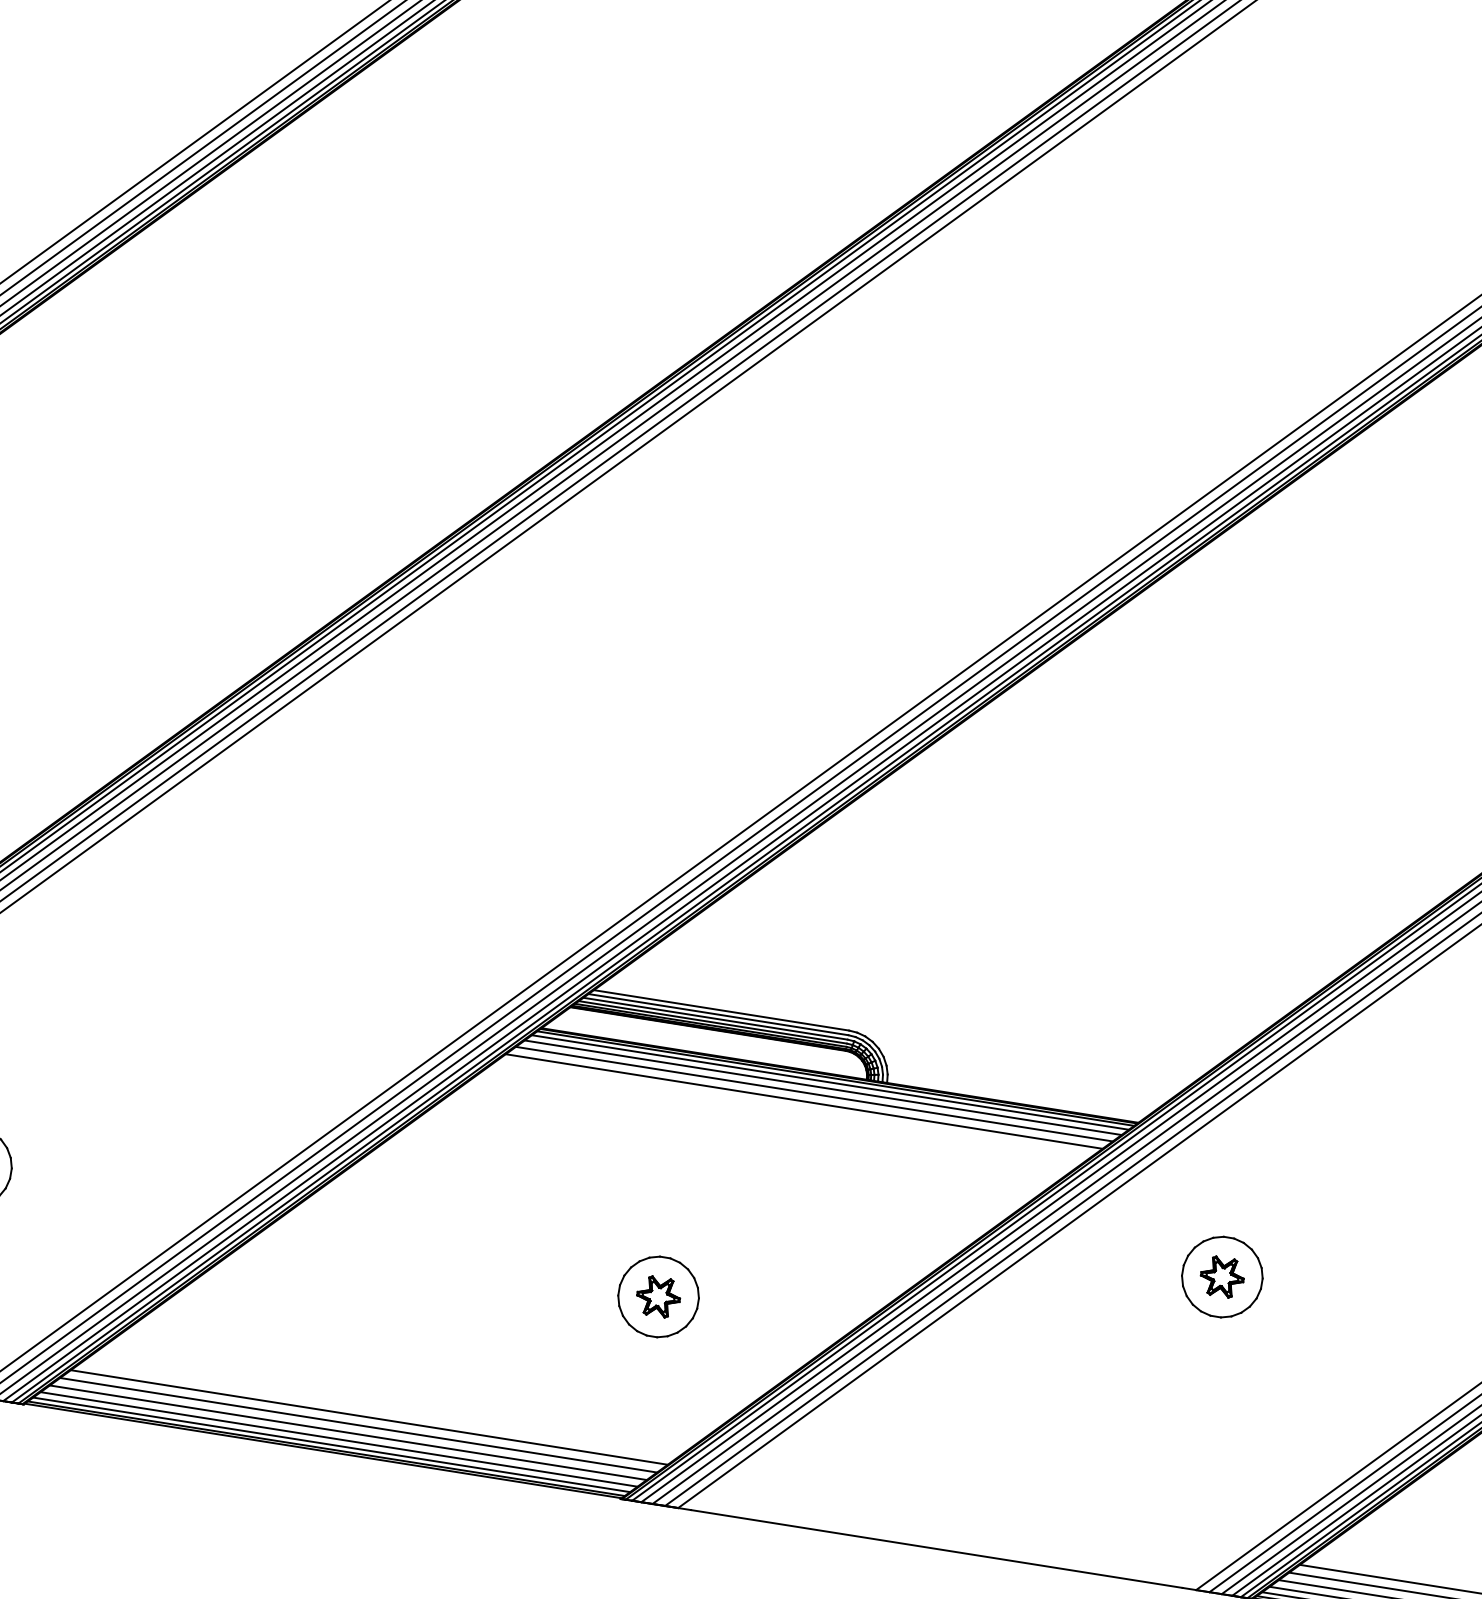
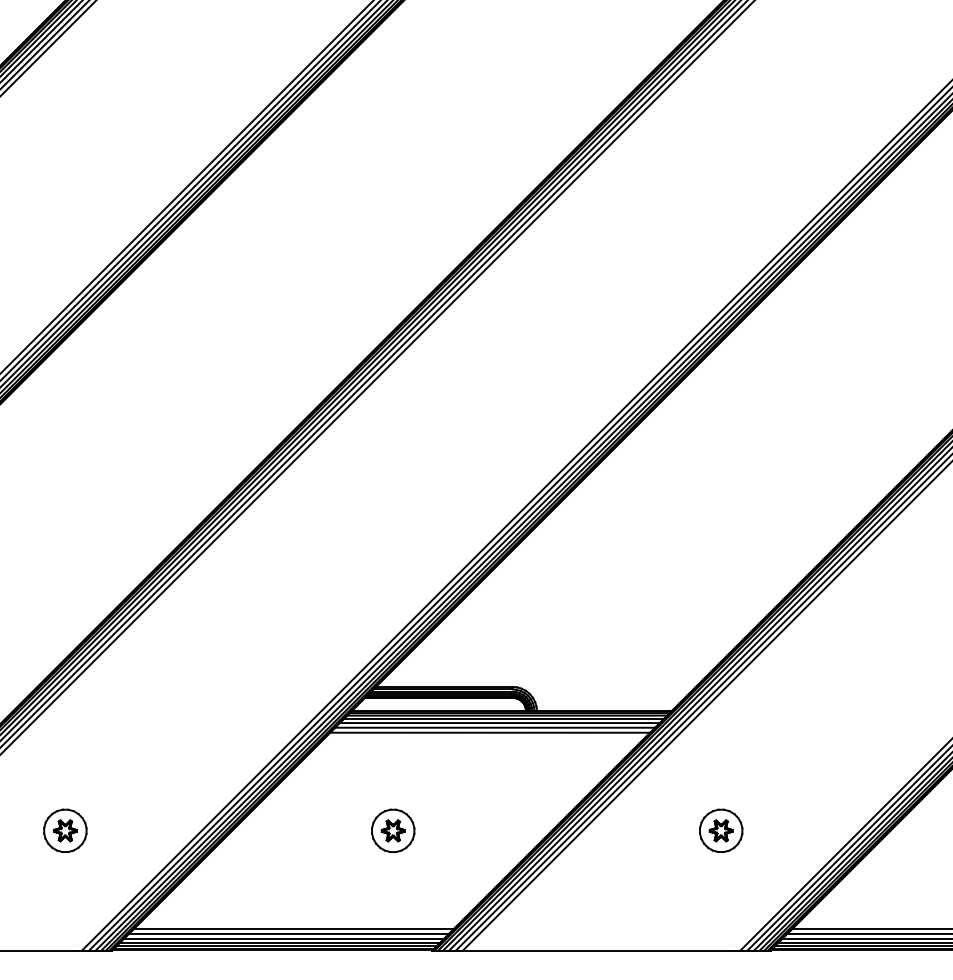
line: (794, 1109) -> (490, 732), added
part: (1223, 1276) -> (721, 830), moved
part: (659, 1296) -> (393, 830), moved

